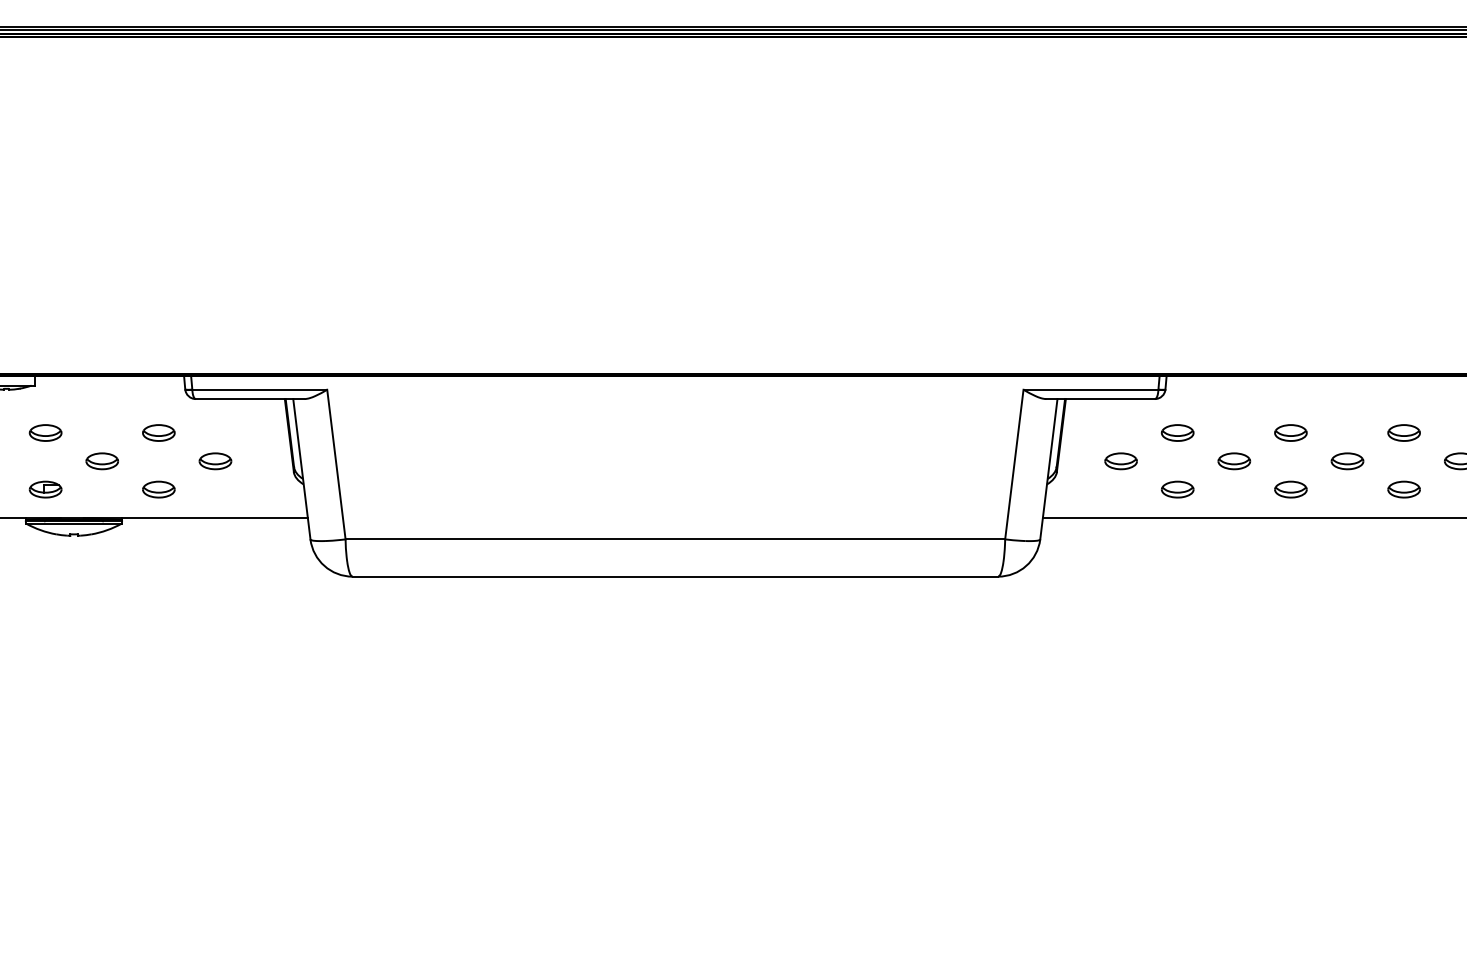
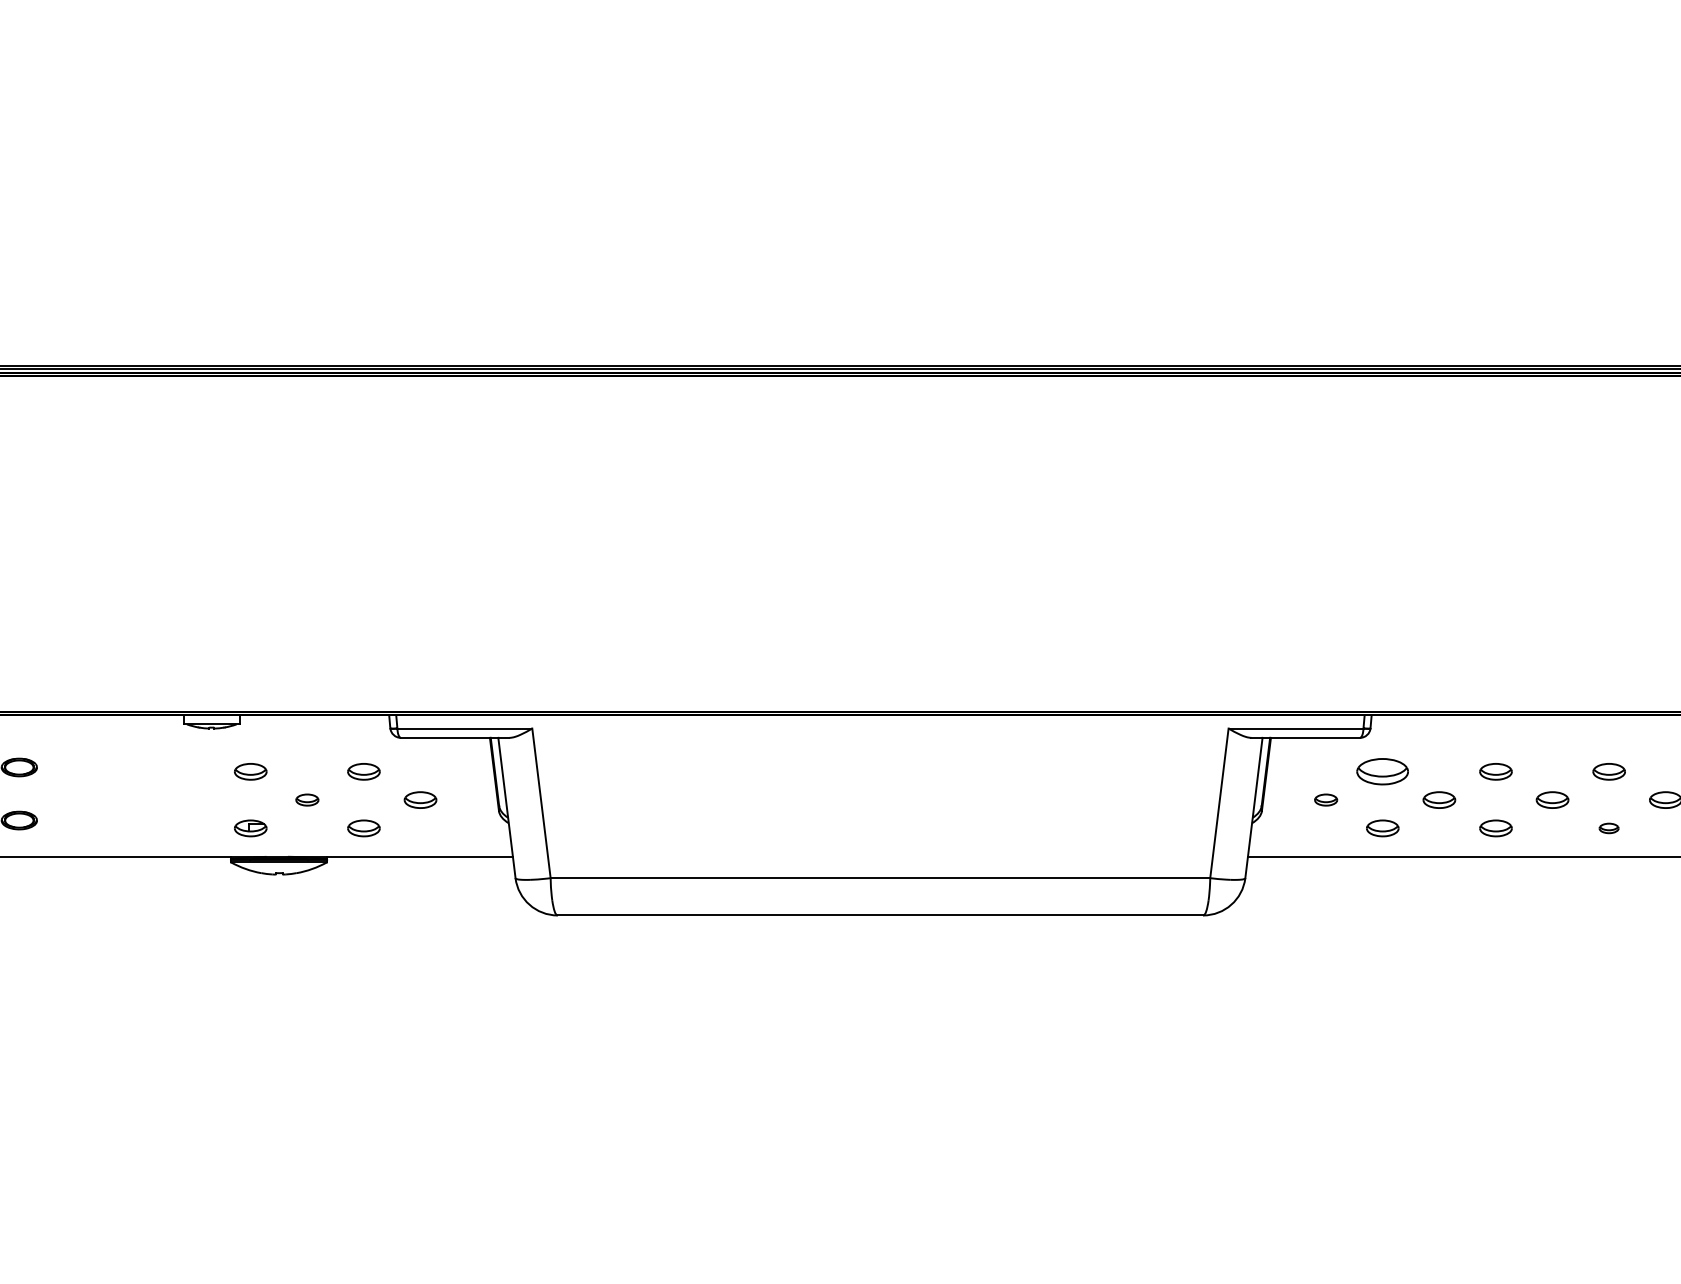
part: (1177, 432) -> (1382, 771), size x1.6
part: (102, 460) -> (307, 799), size x0.7
part: (1120, 460) -> (1325, 799), size x0.7
part: (1403, 489) -> (1608, 828), size x0.6

